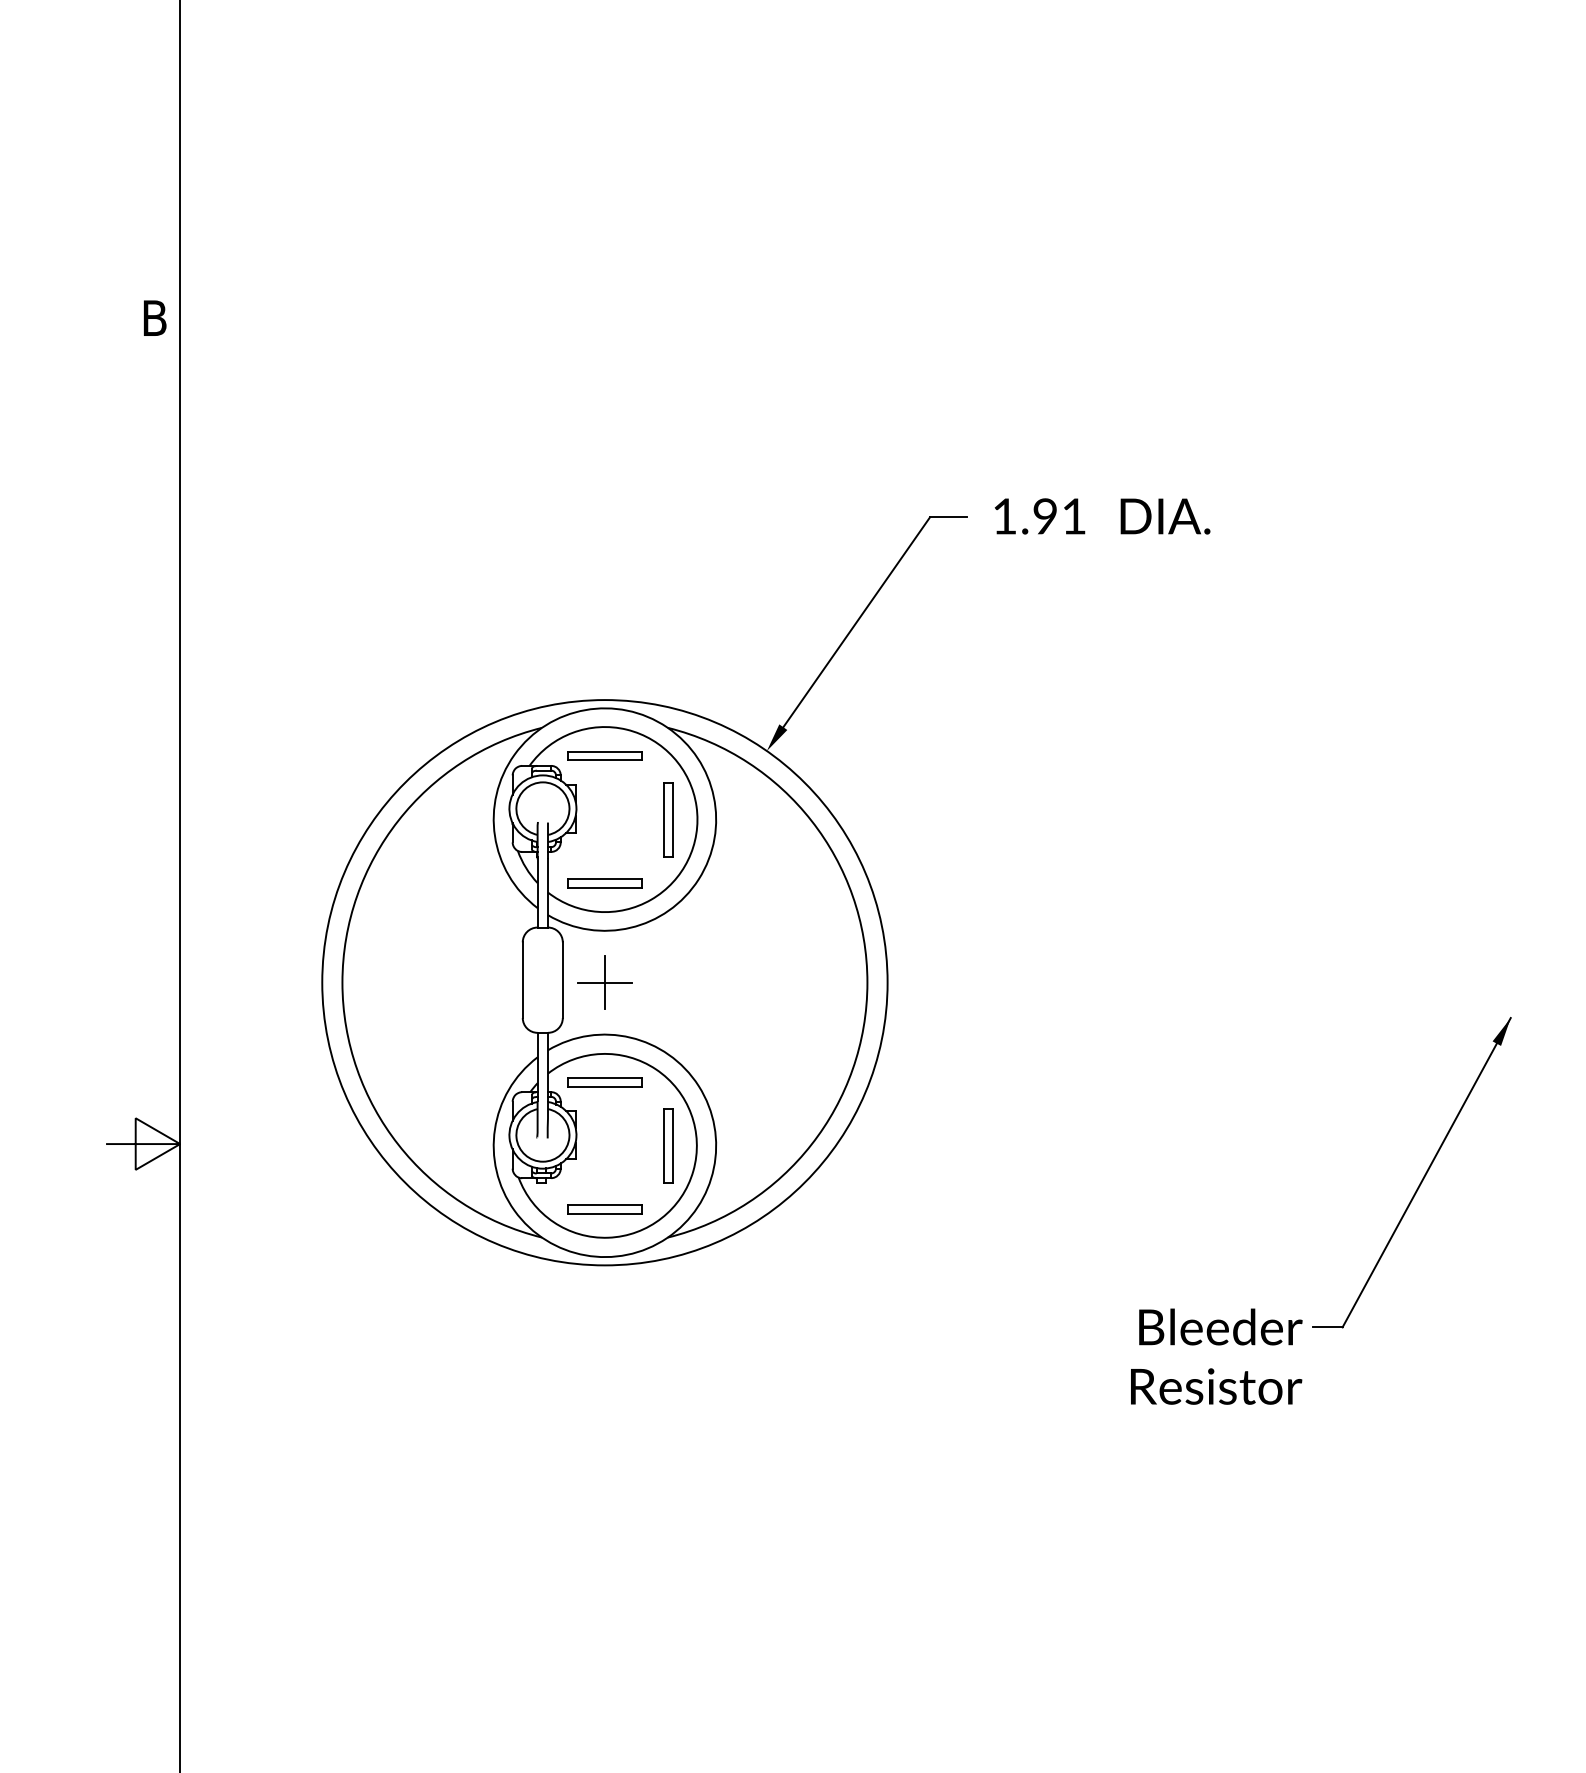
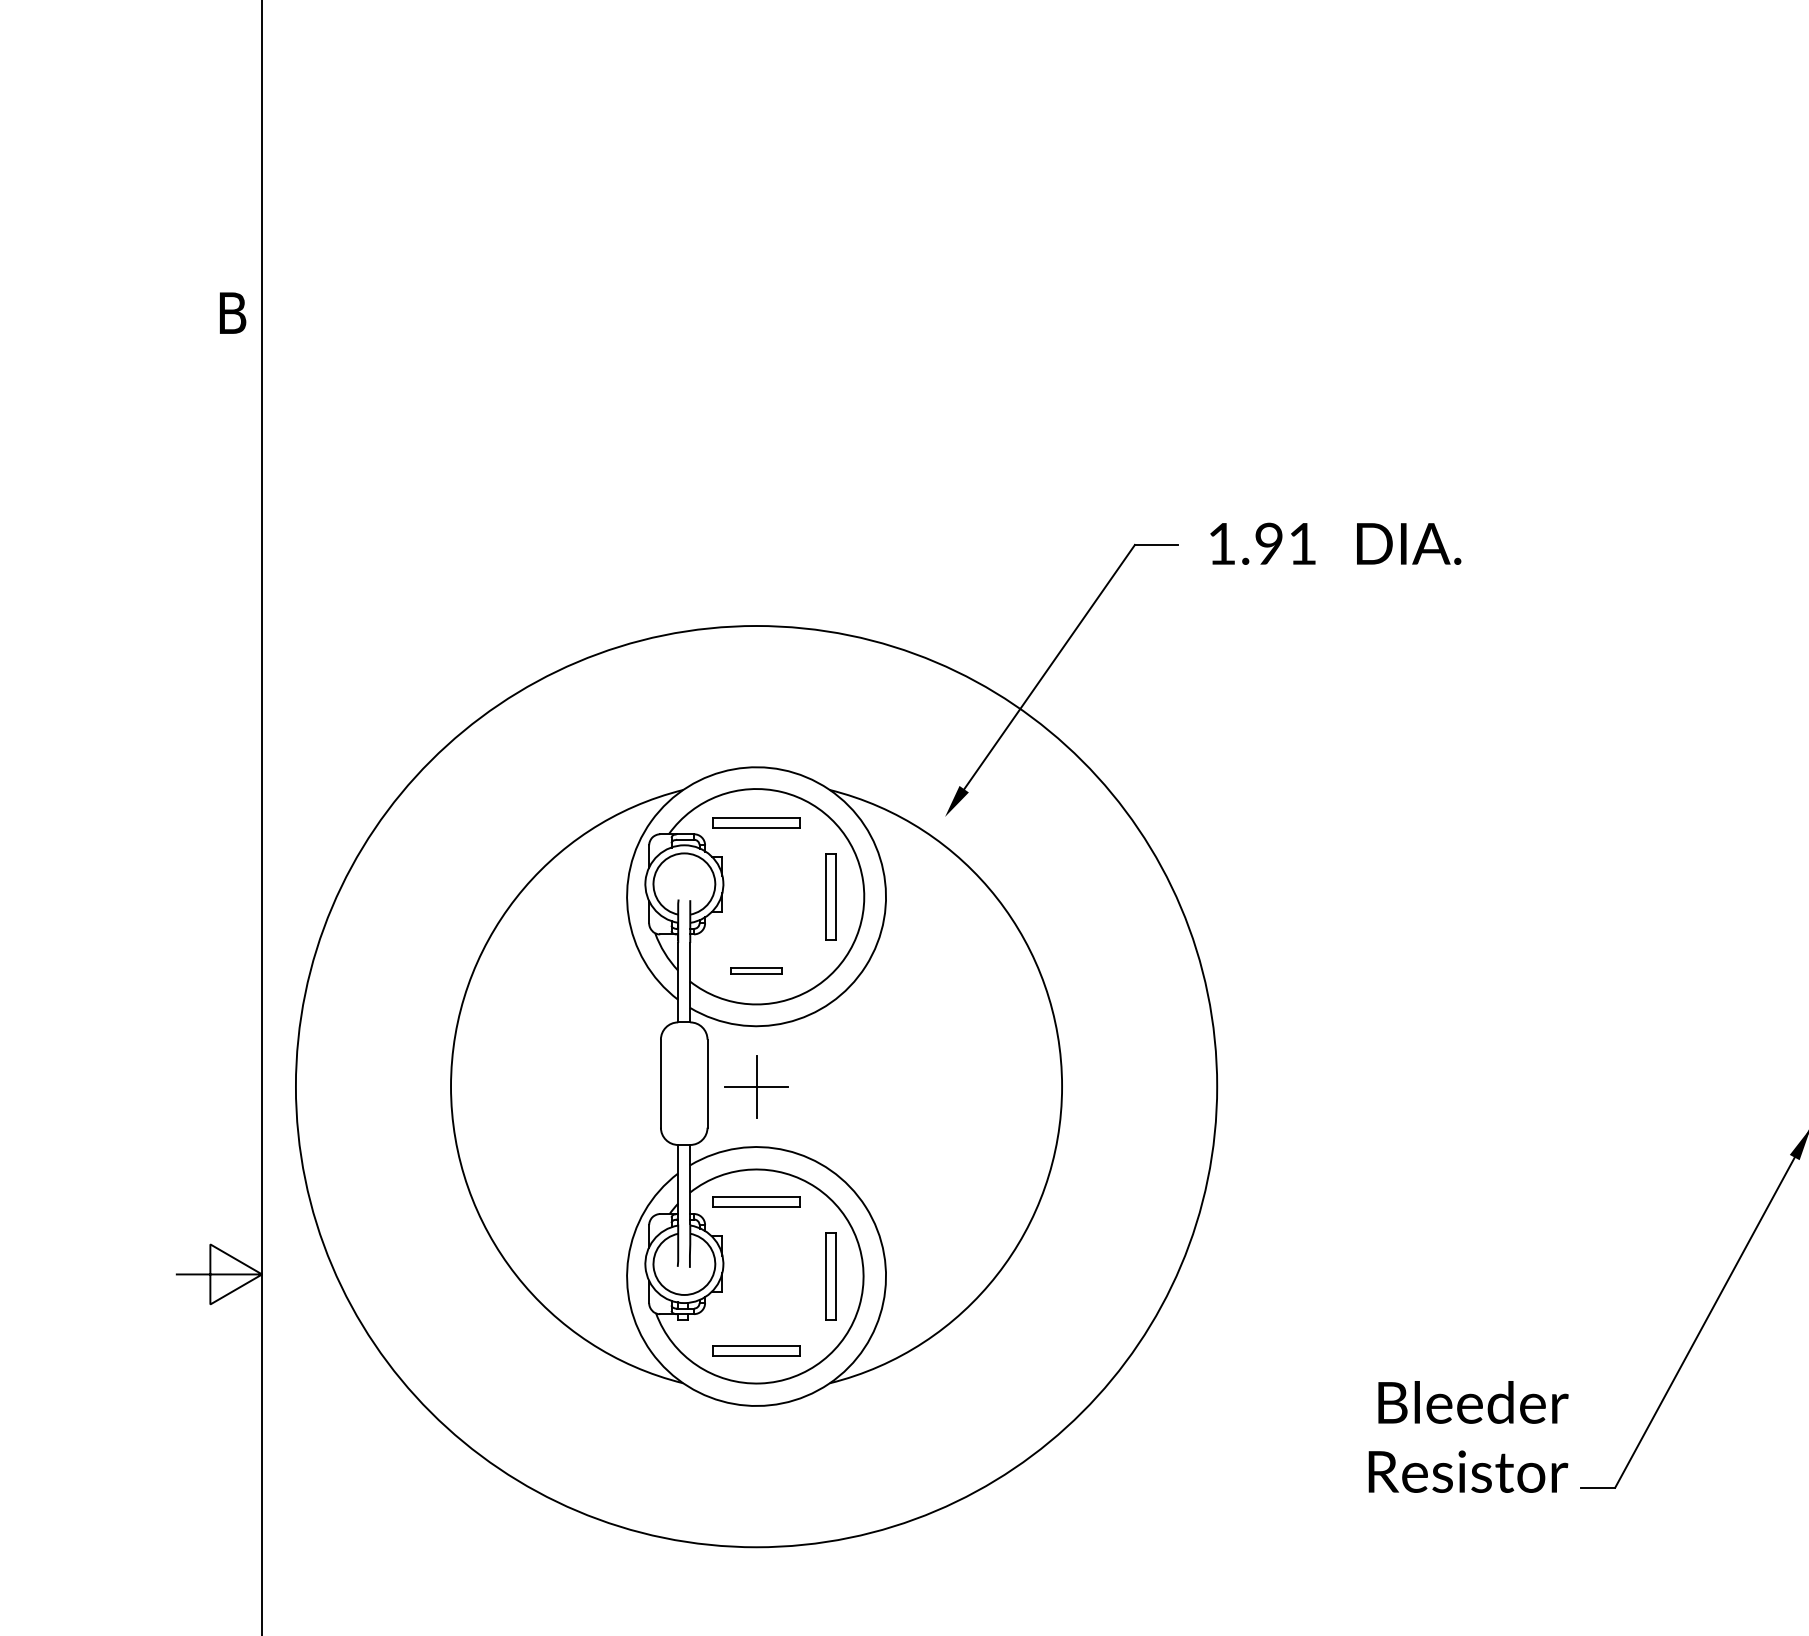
part: (604, 883) -> (756, 971), size x0.6
circle: (604, 982) -> (756, 1086), size x1.4
text: (1216, 1356) -> (1468, 1436), moved

